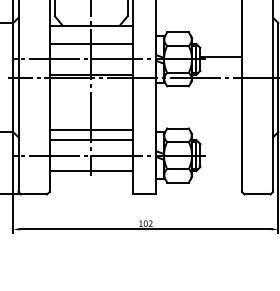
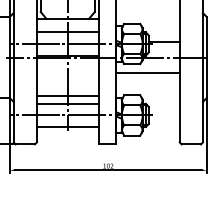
line: (198, 97) -> (147, 72), added

